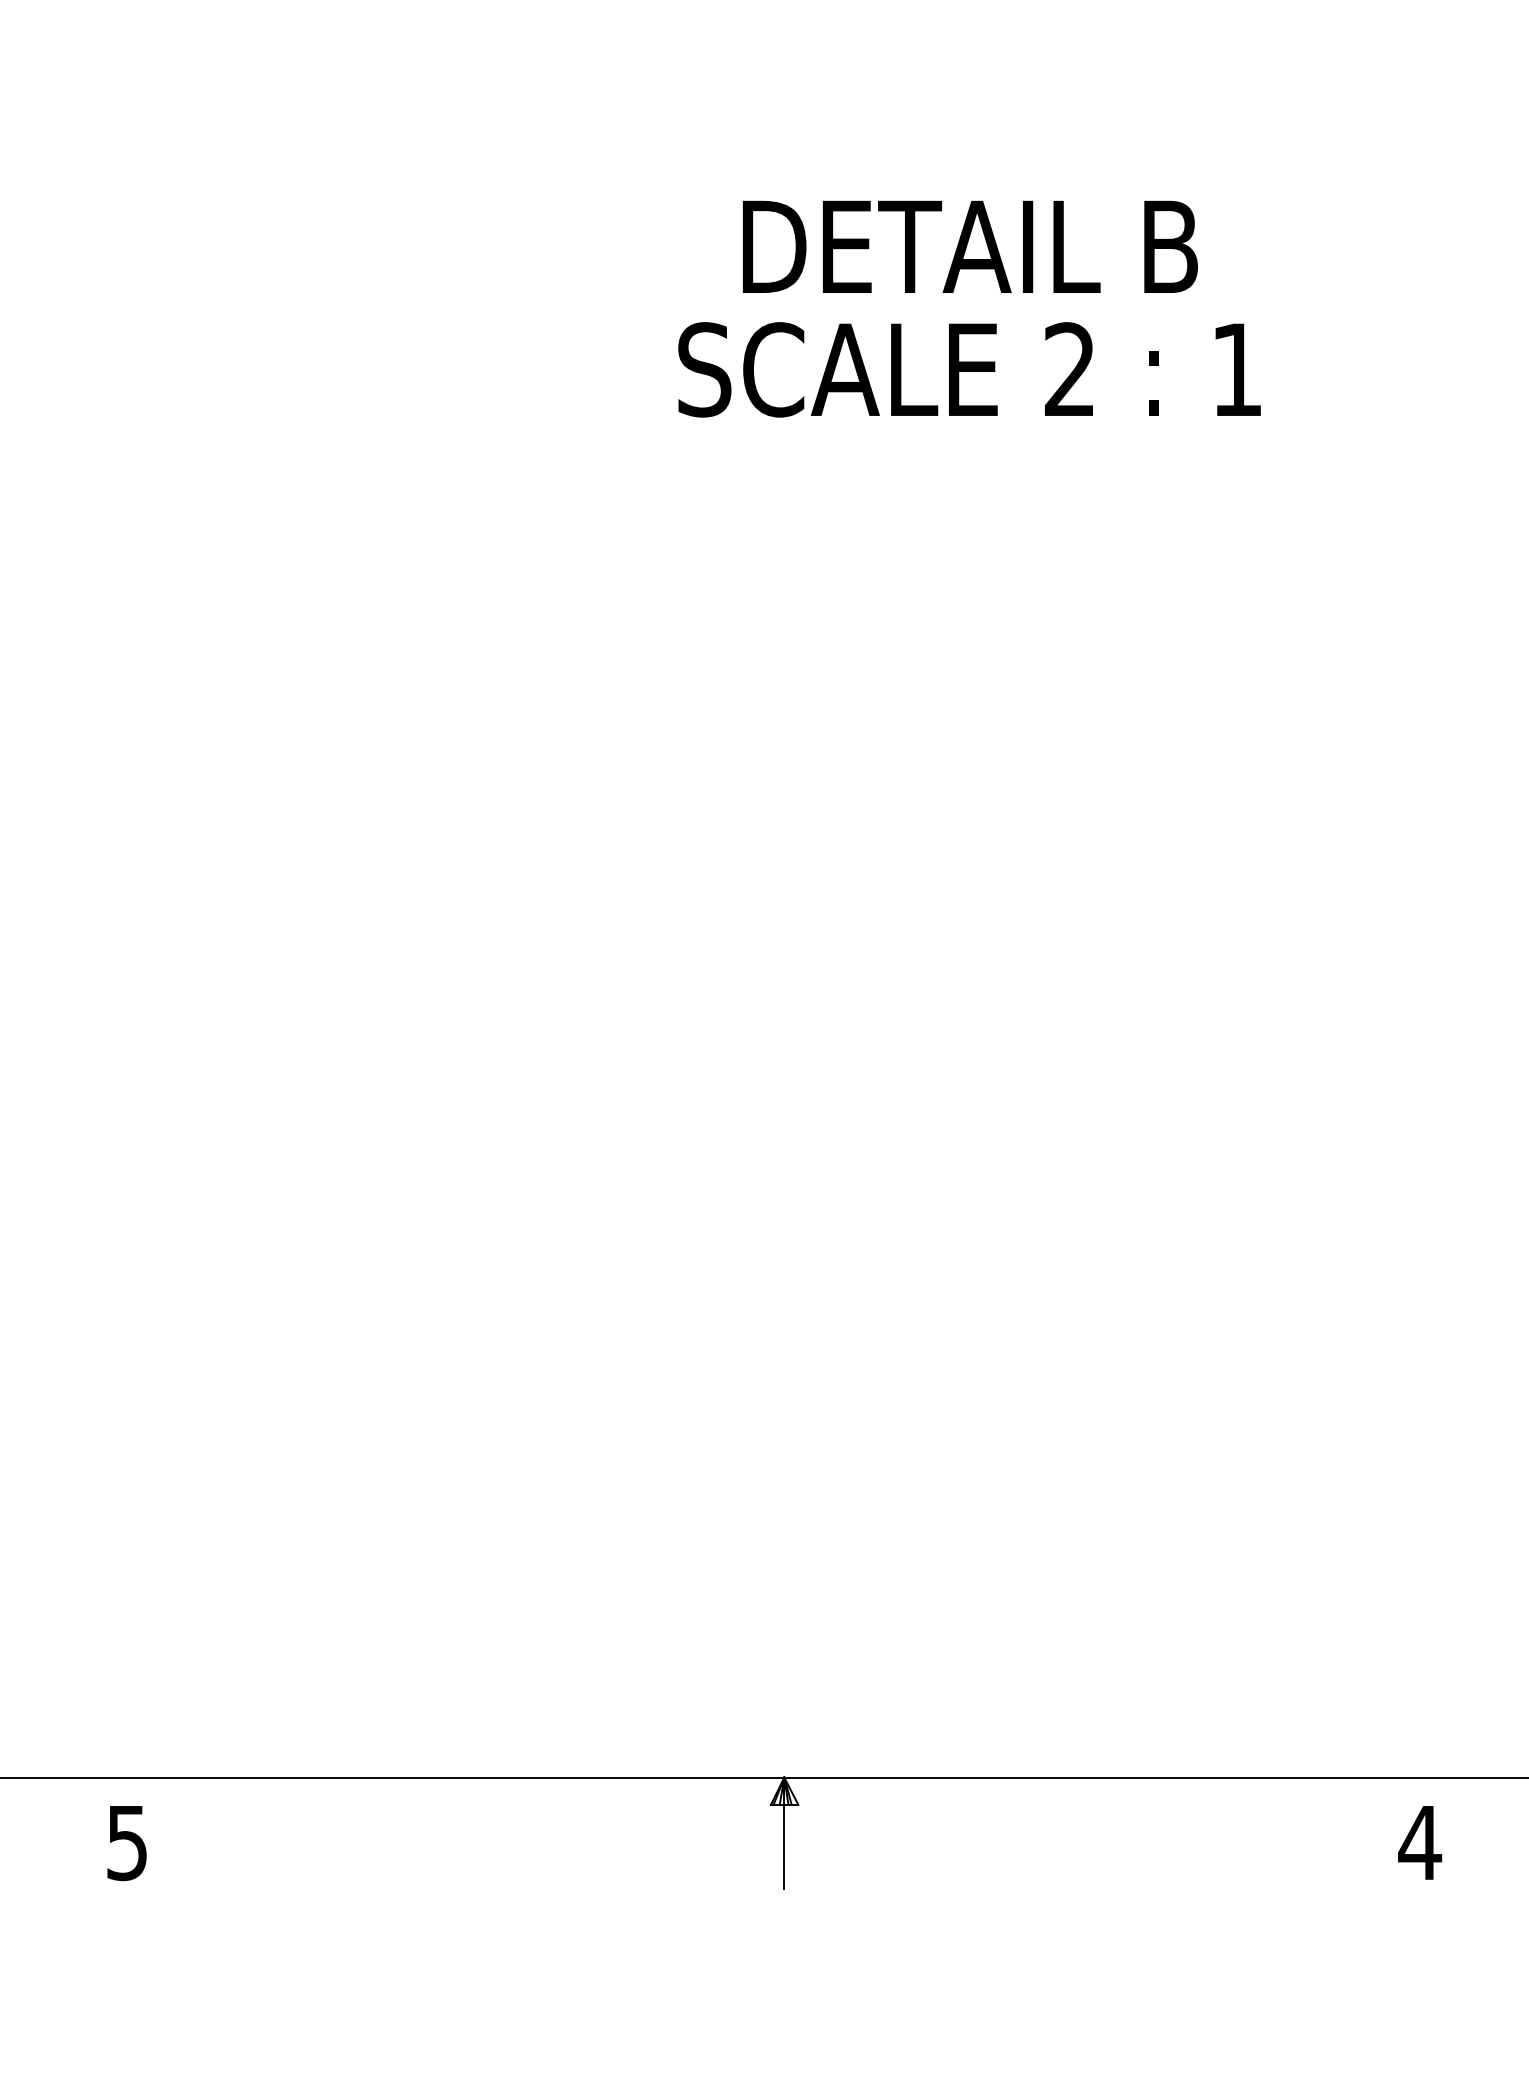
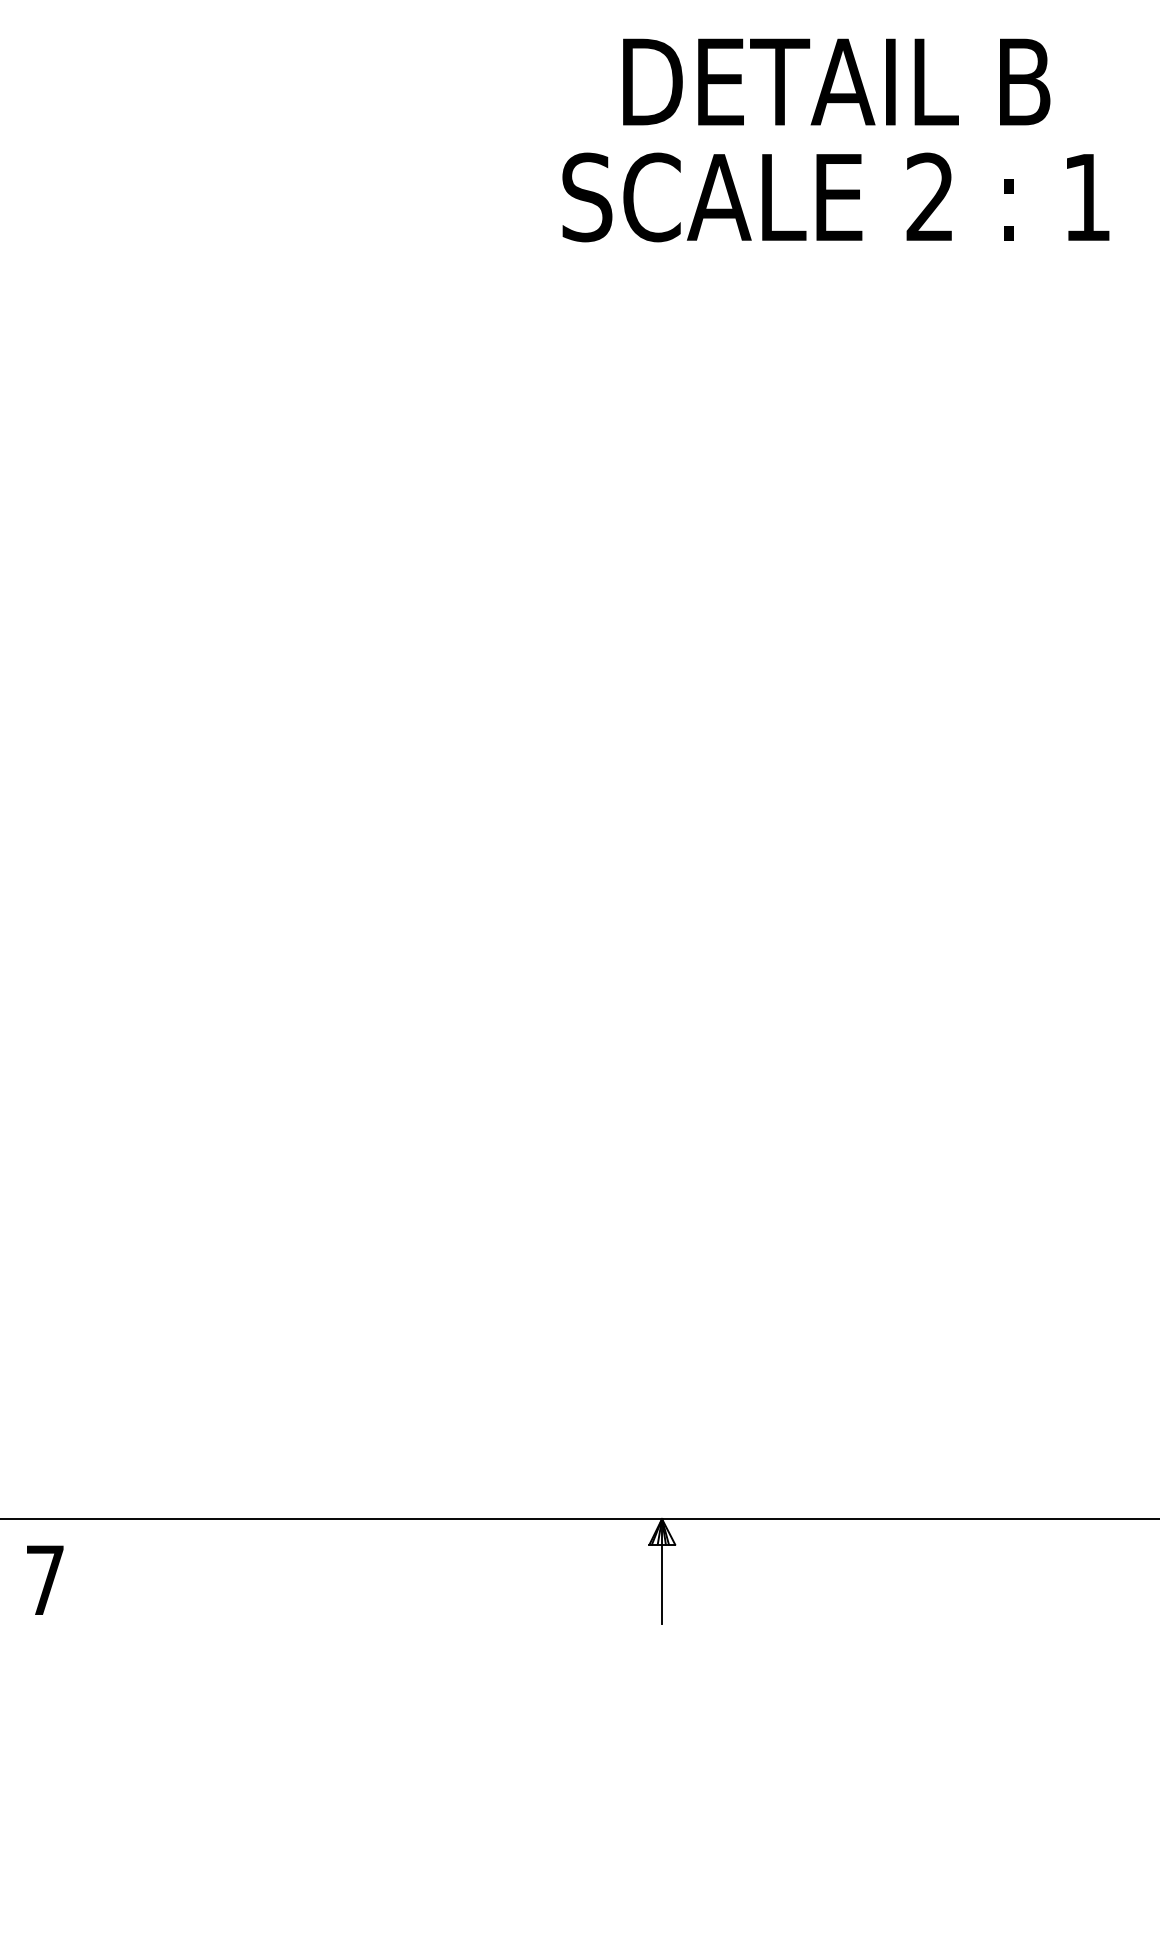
text: (126, 1843) -> (44, 1580), 5 -> 7

